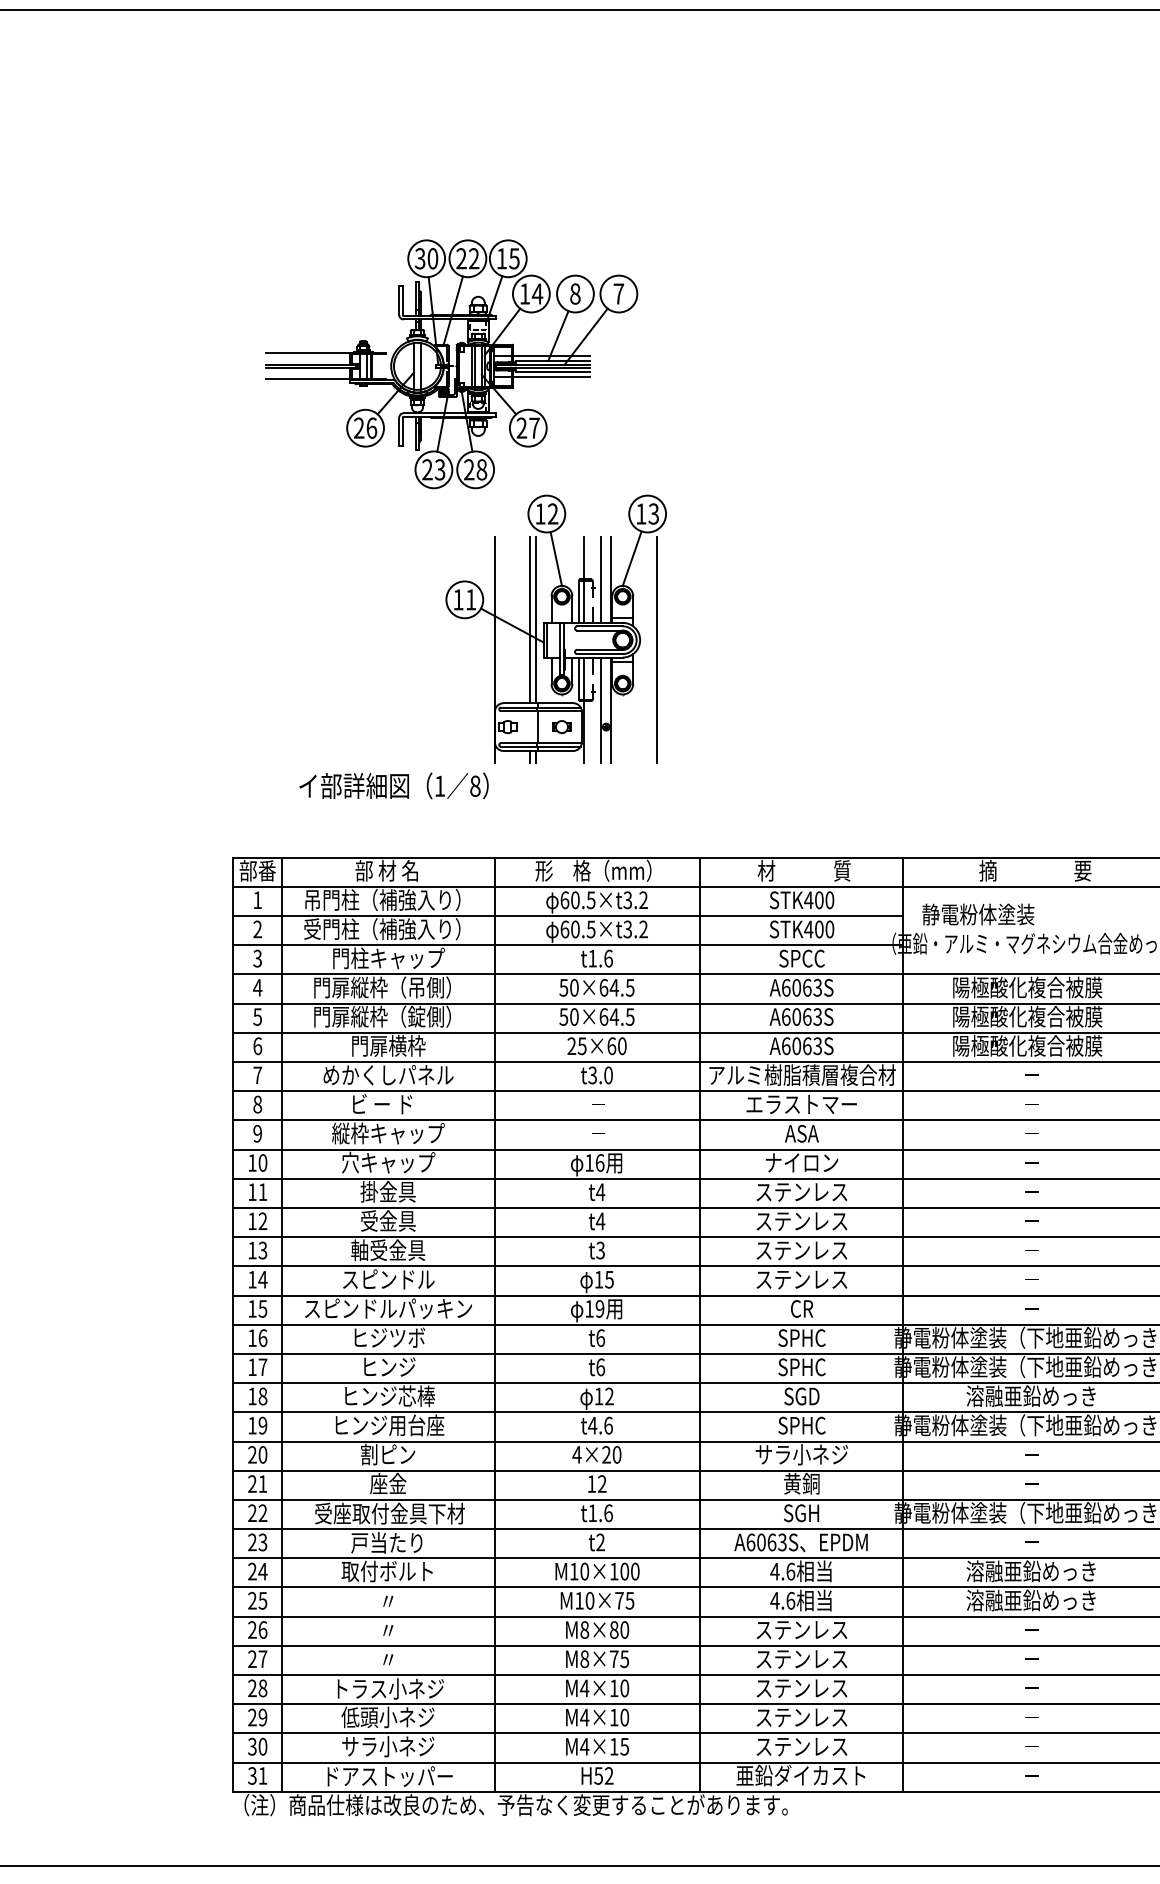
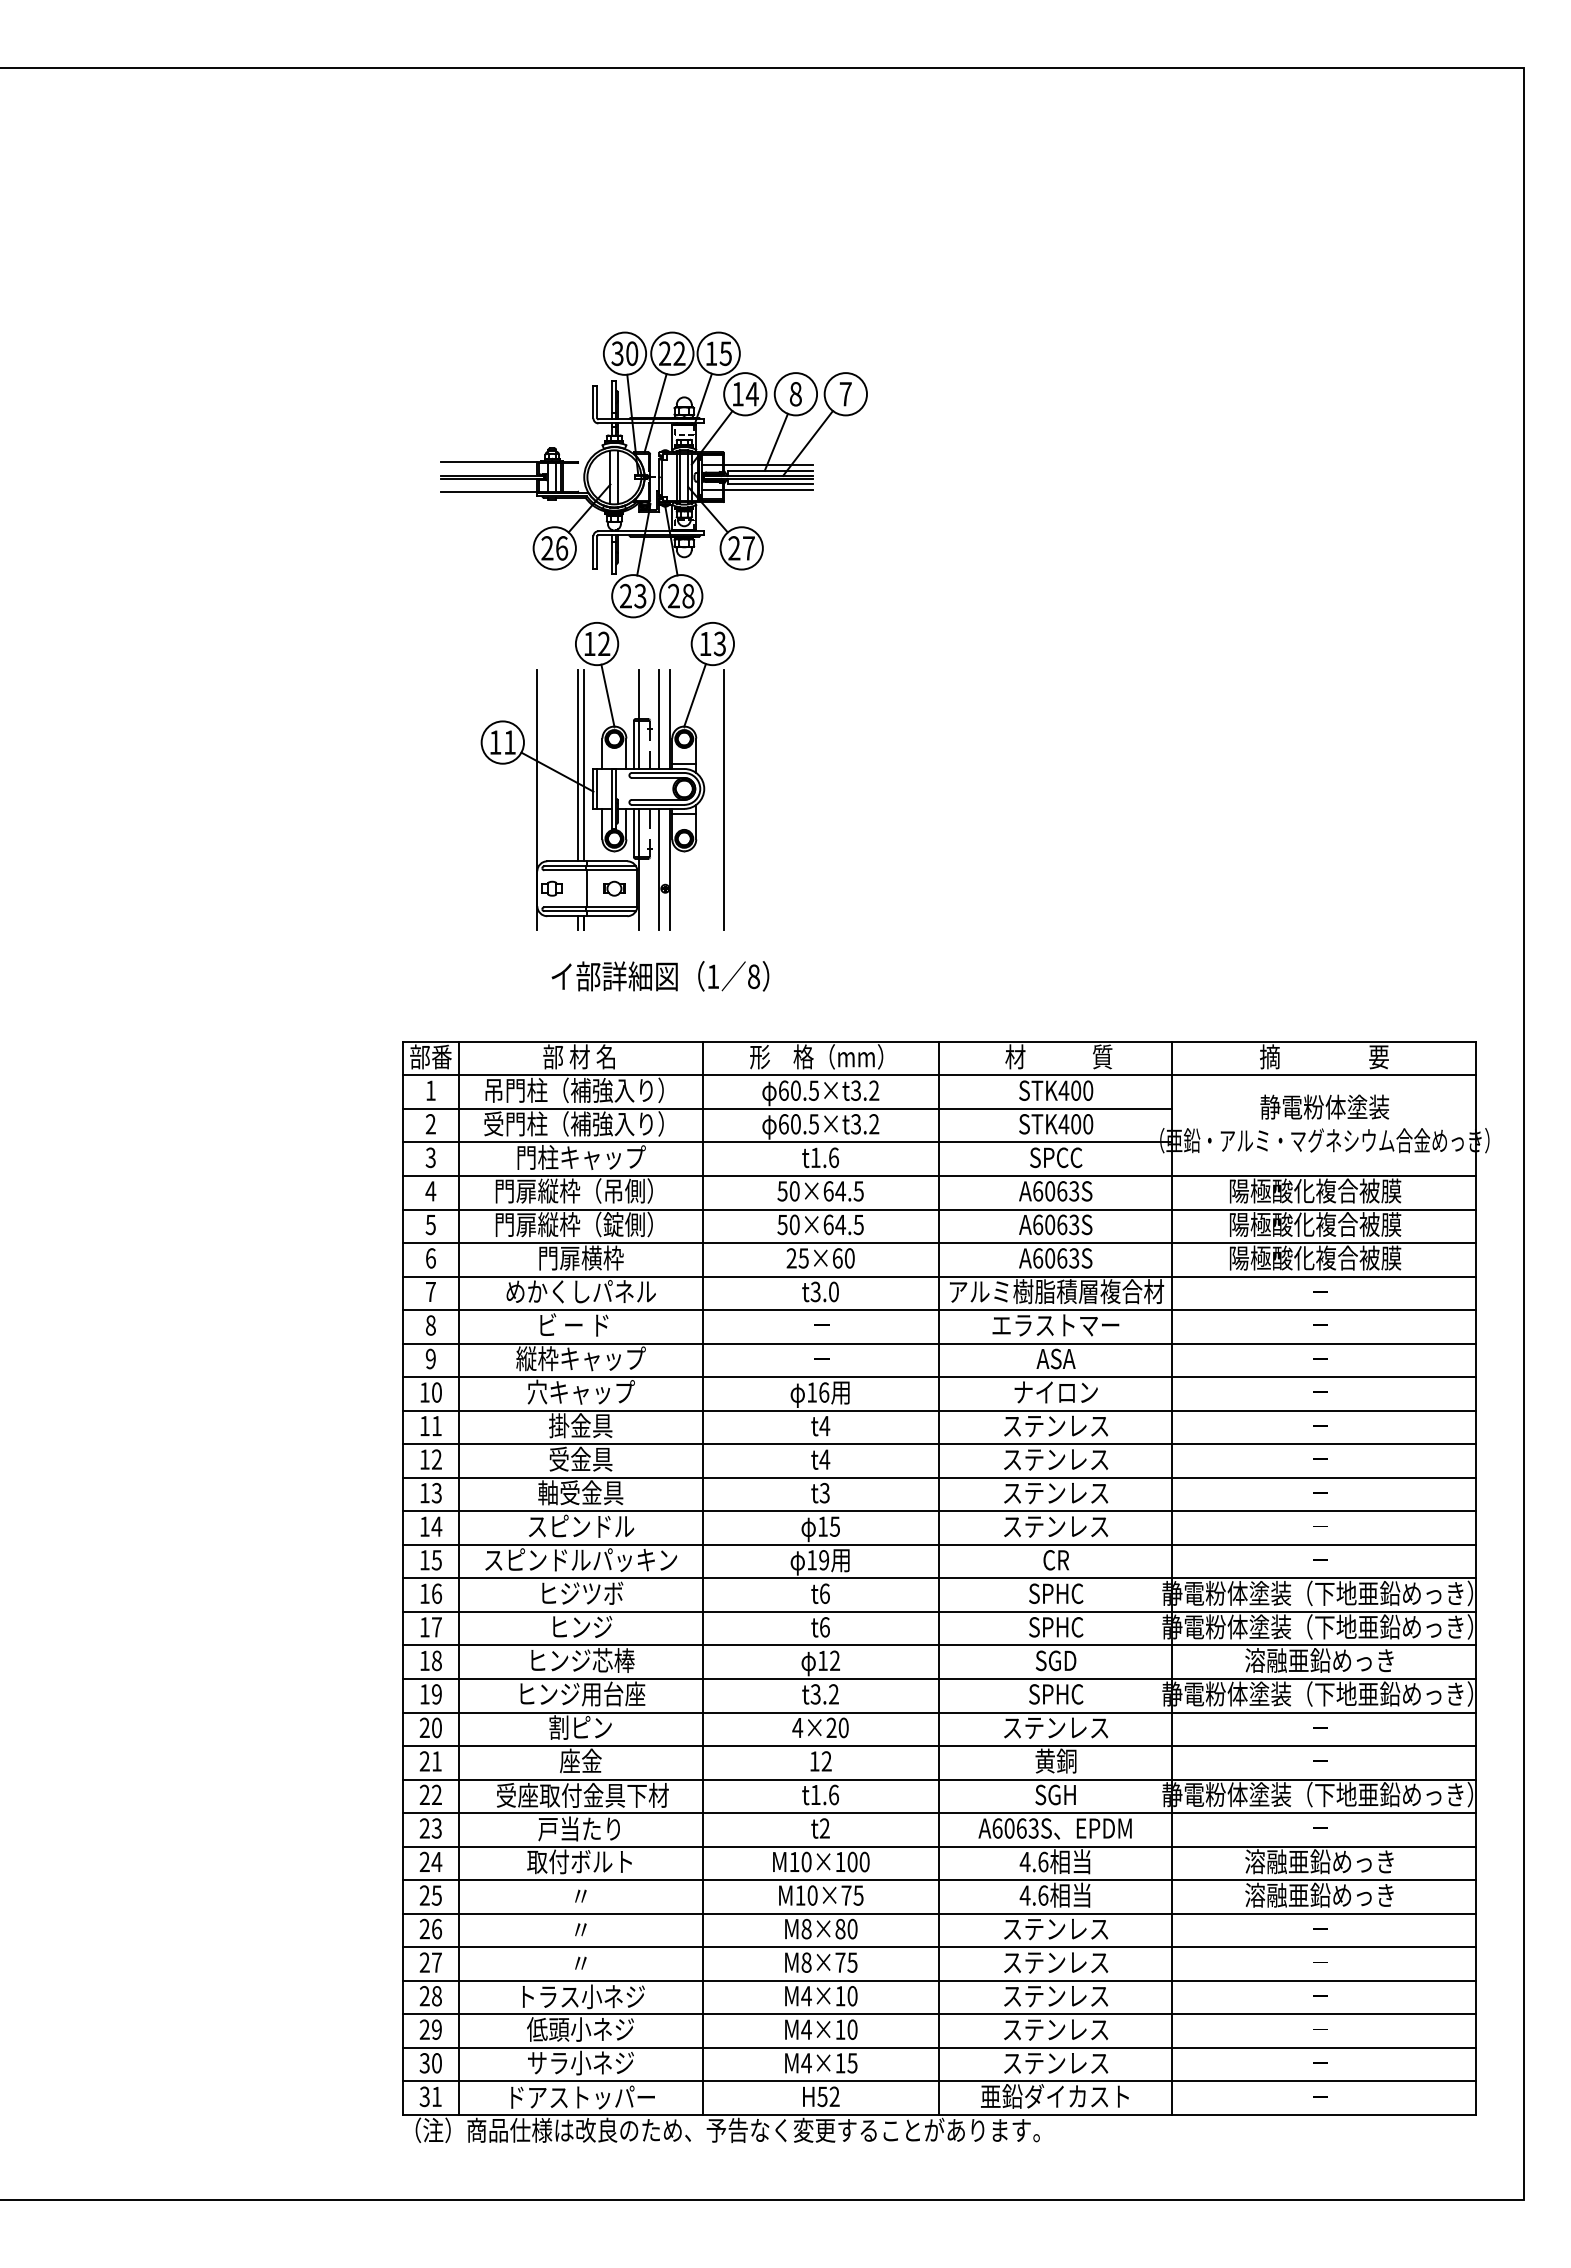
part: (555, 629) -> (607, 776), moved
text: (394, 786) -> (660, 976), moved
text: (978, 913) -> (1324, 1106), moved
text: (600, 1425) -> (824, 1694), t4.6 -> t3.2
text: (802, 1454) -> (1056, 1727), サラ小ネジ -> ステンレス

